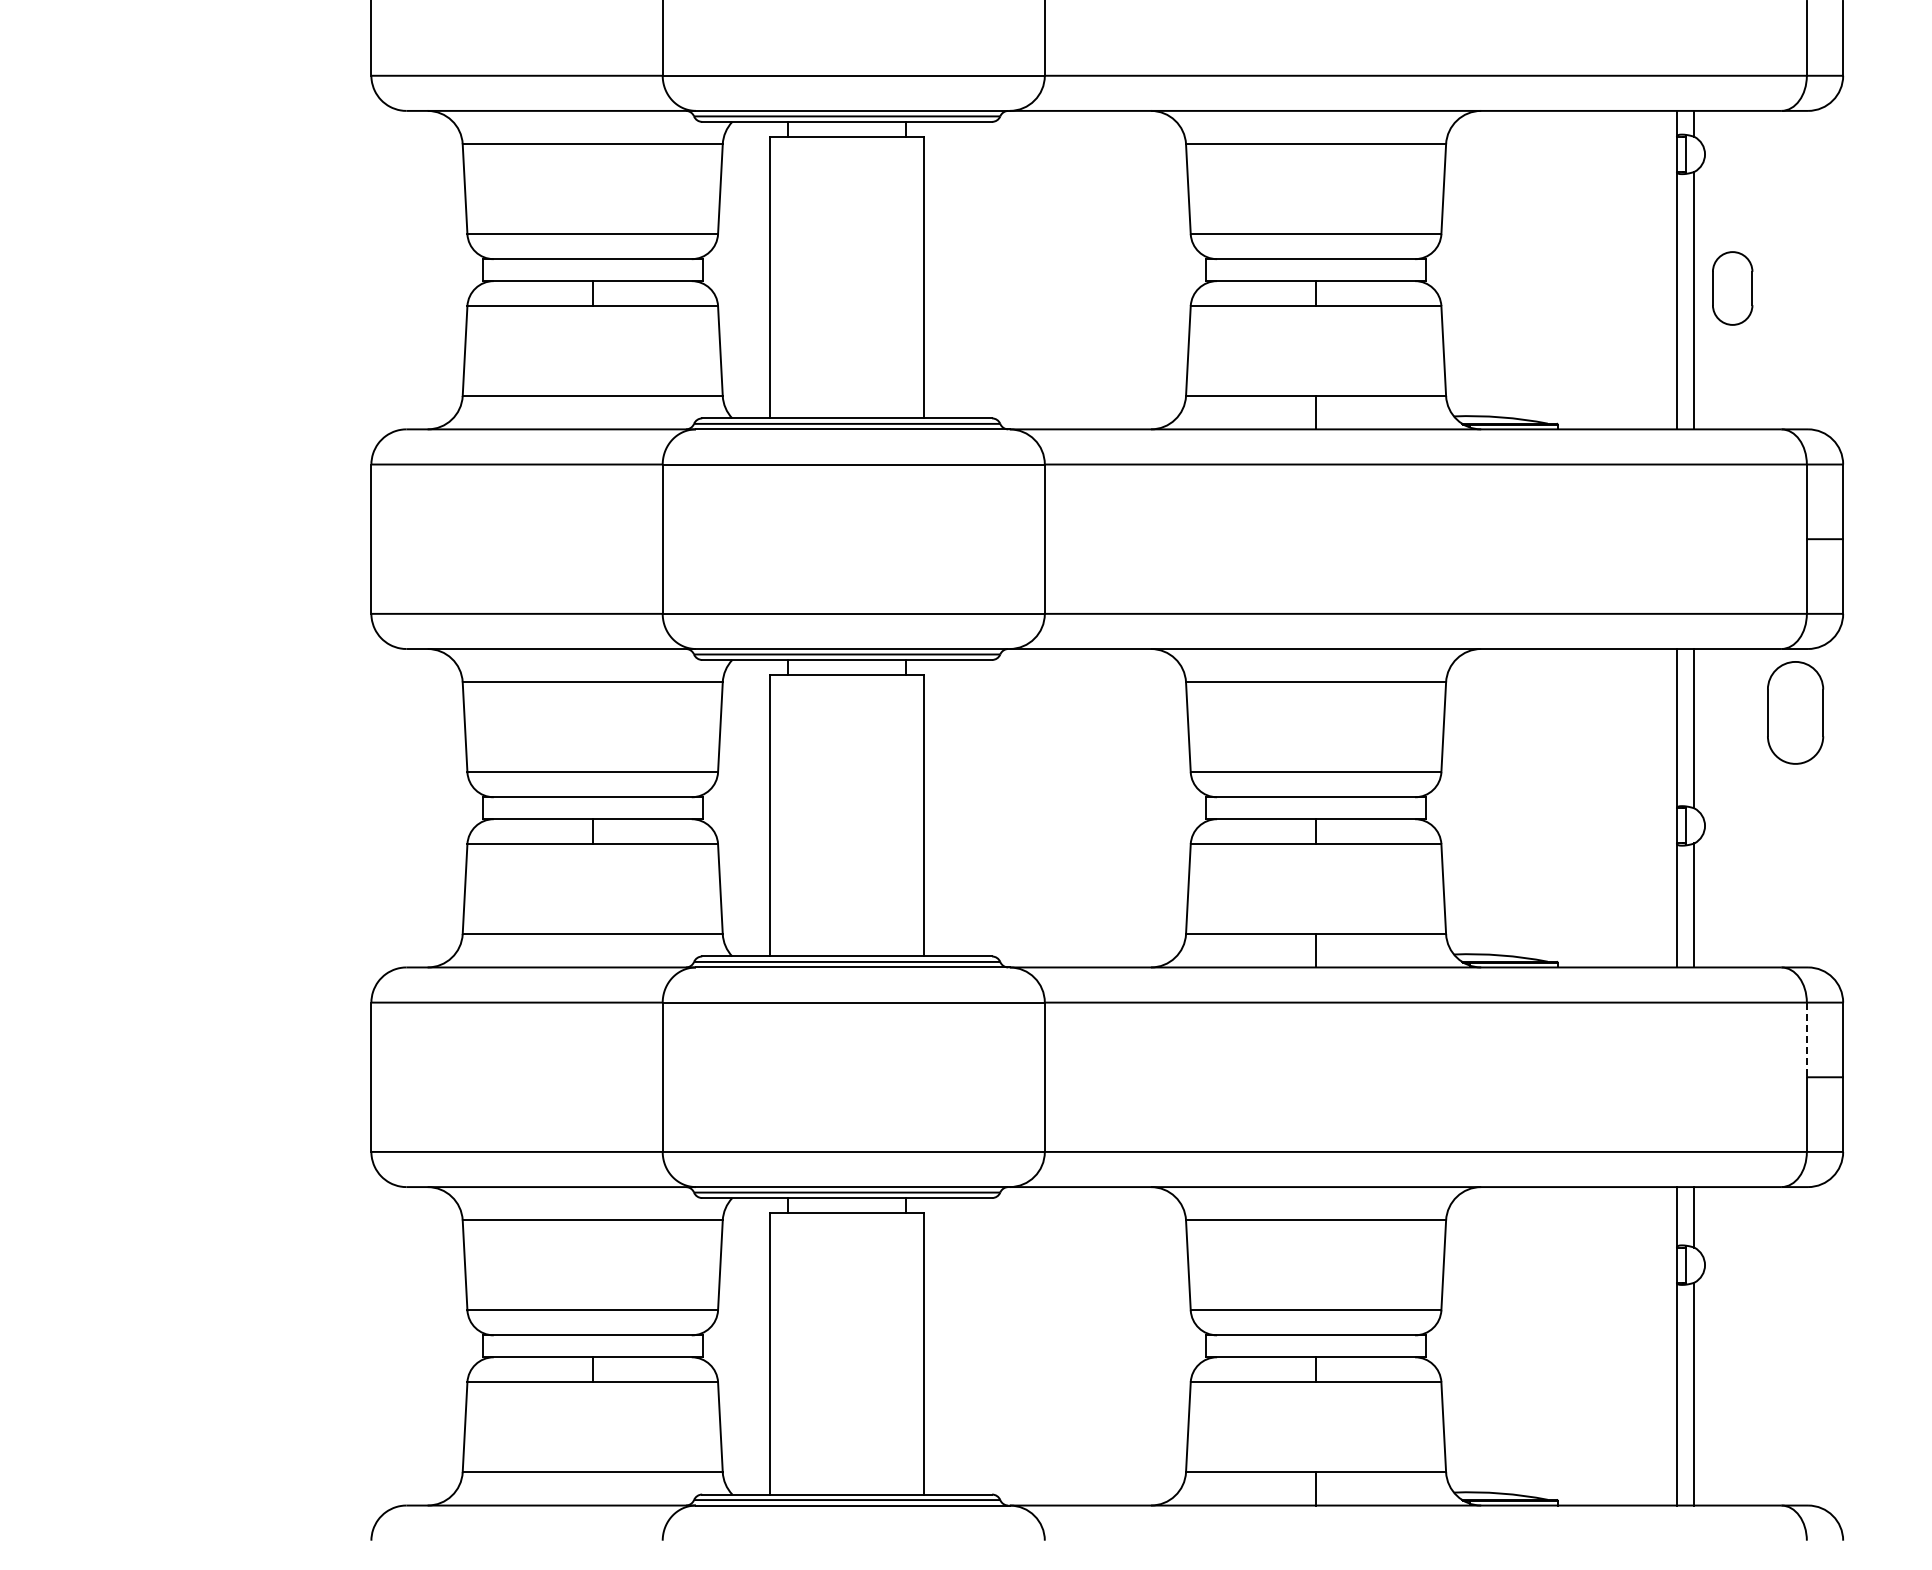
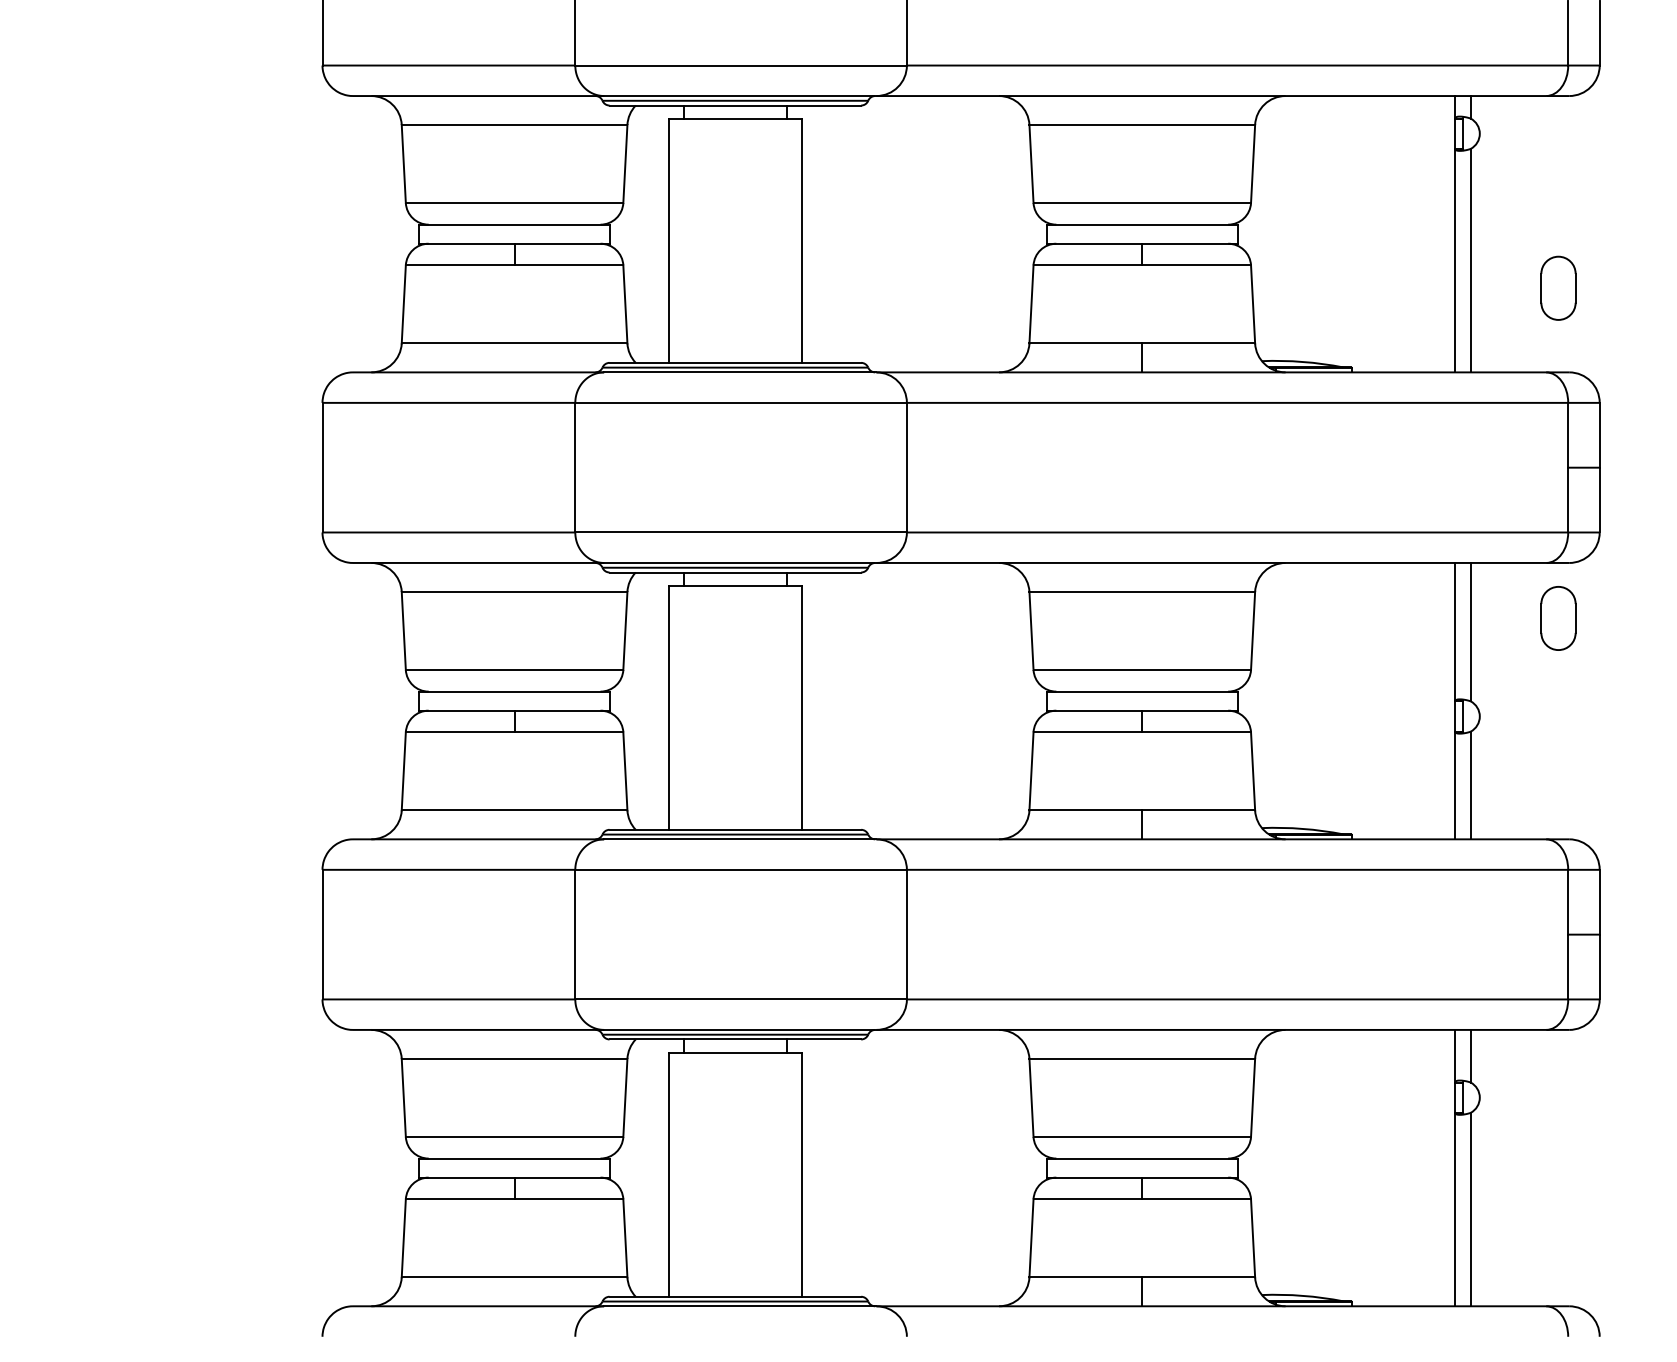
part: (1732, 288) -> (1558, 288), moved
part: (1795, 712) -> (1558, 618), size x0.71
line: (1806, 1040) -> (1567, 902), dashed -> solid

